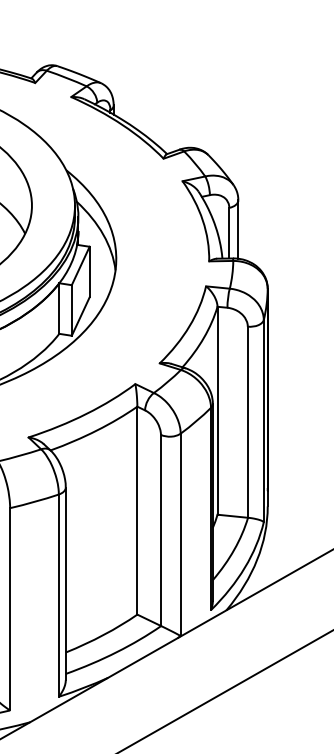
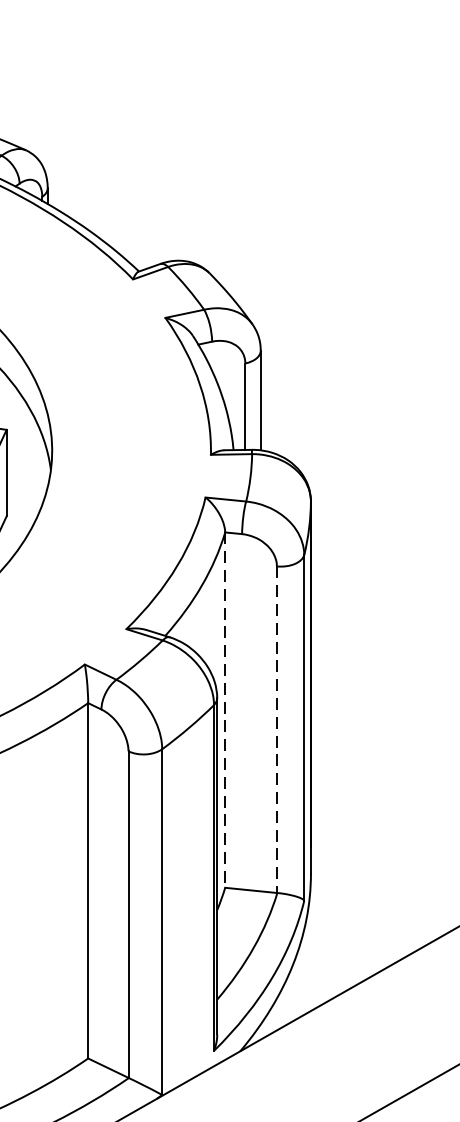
line: (217, 410) -> (225, 709), solid -> dashed
line: (247, 422) -> (276, 730), solid -> dashed

